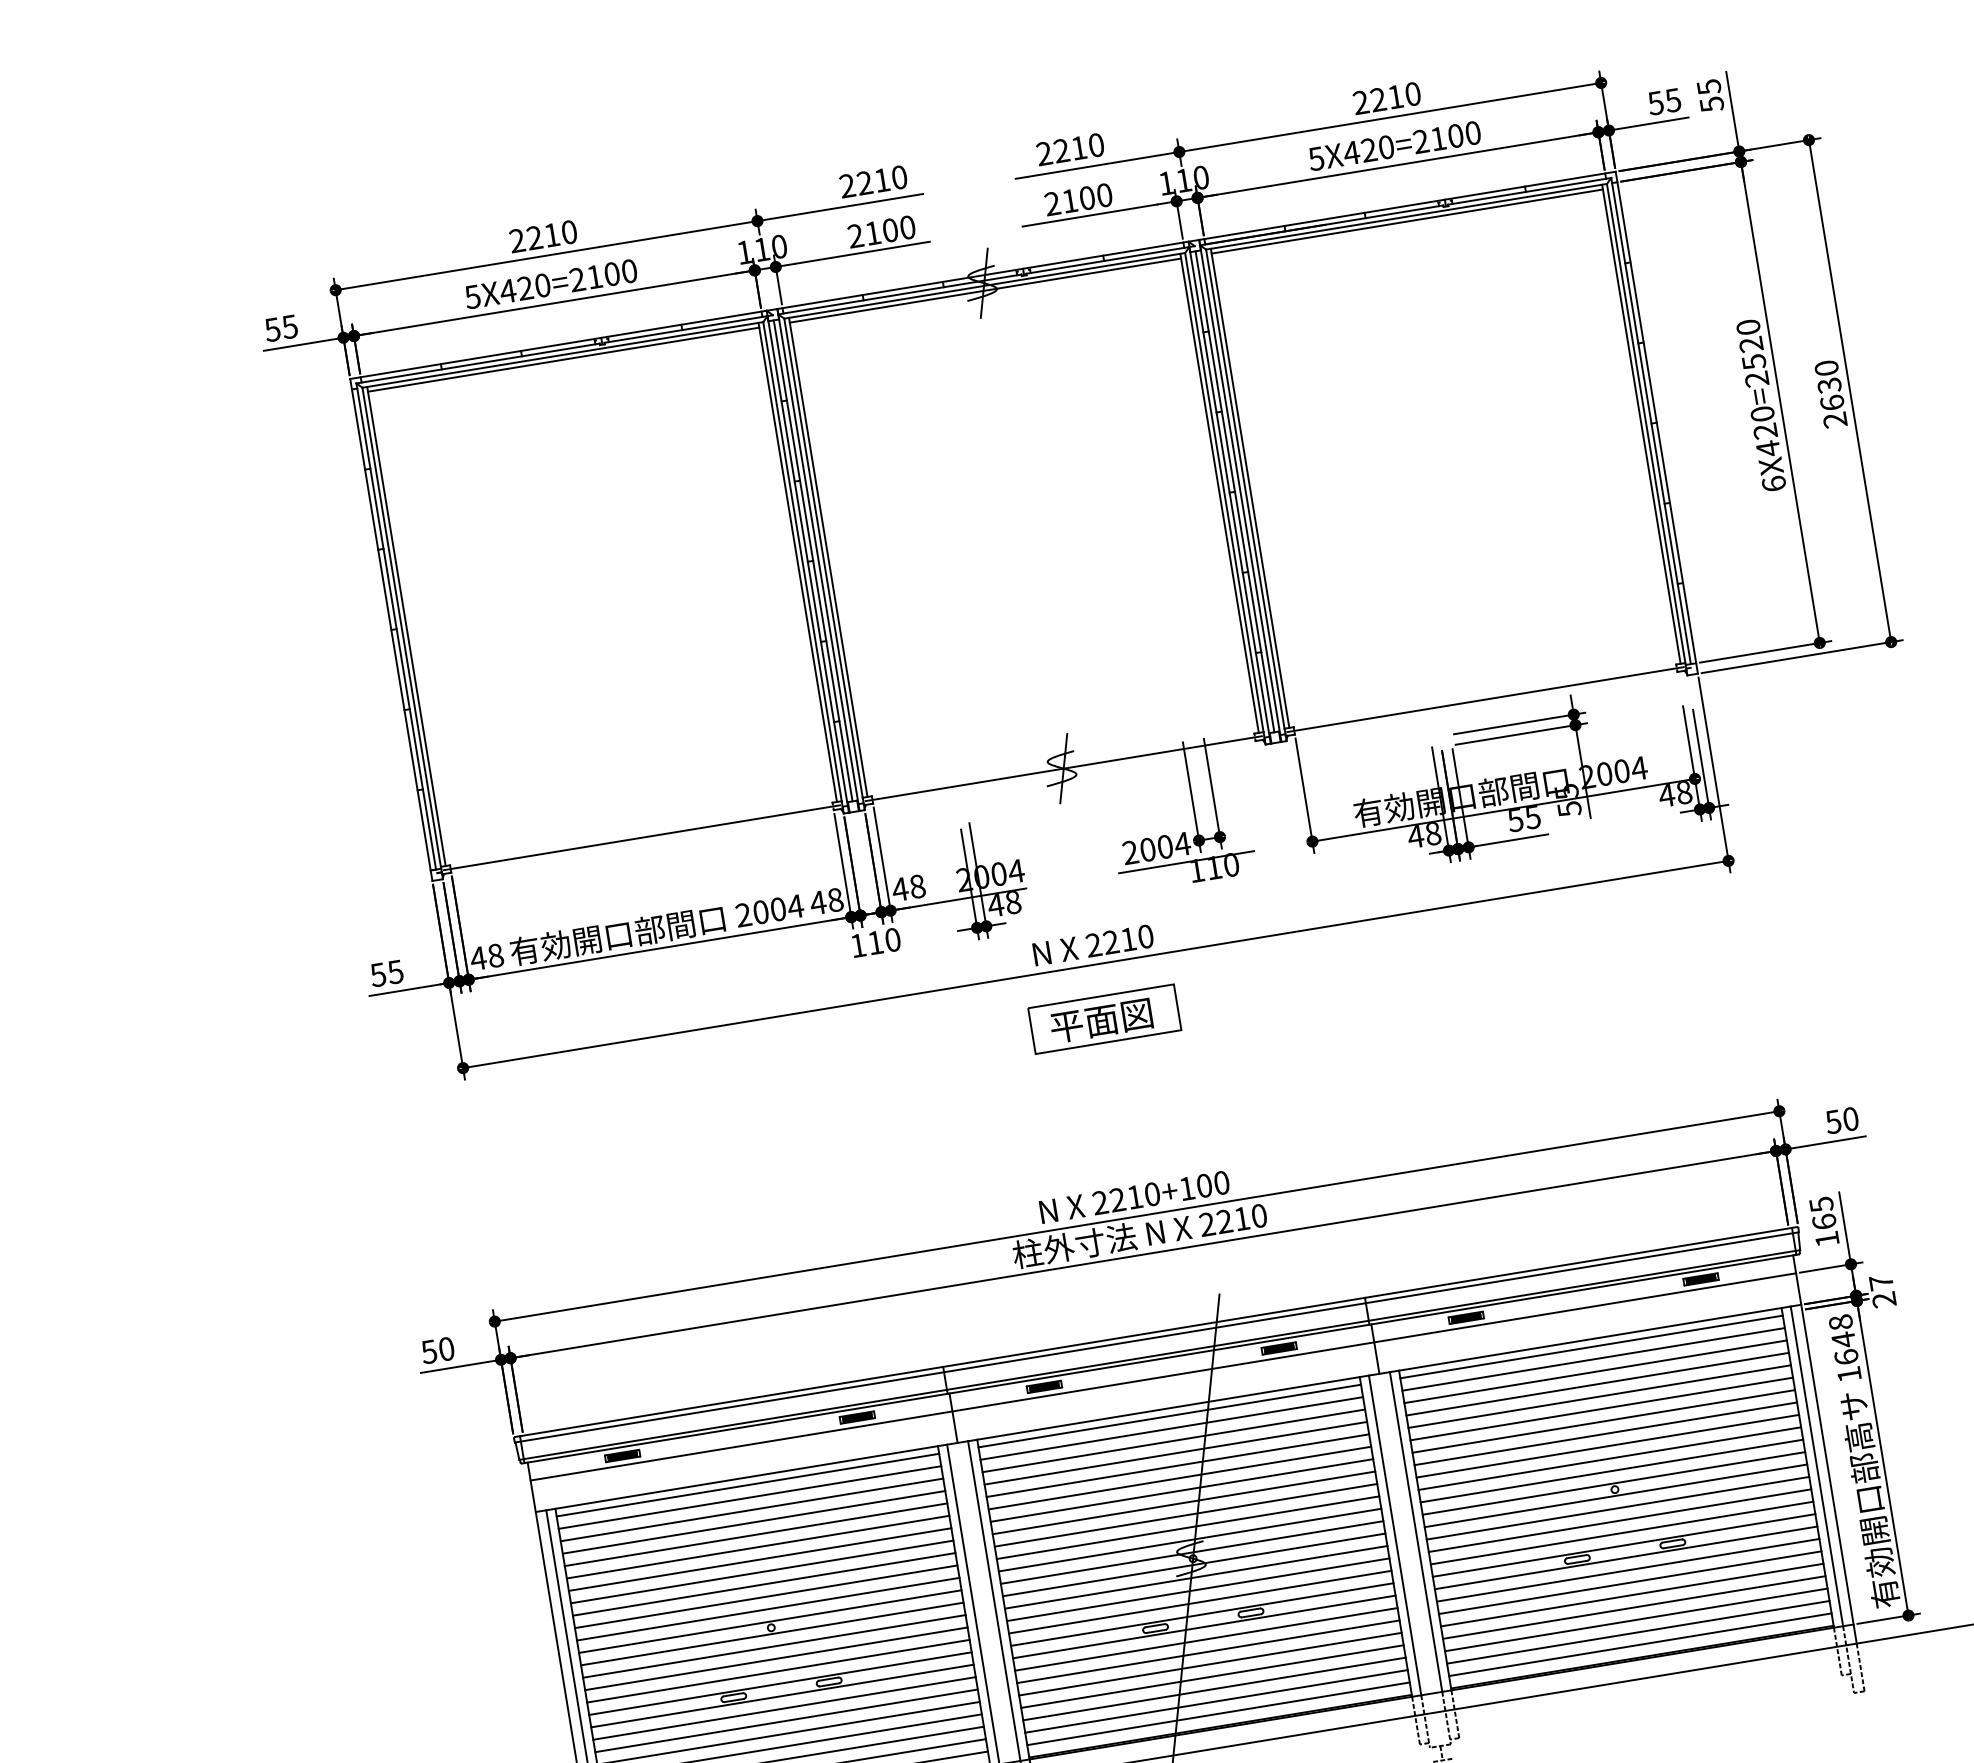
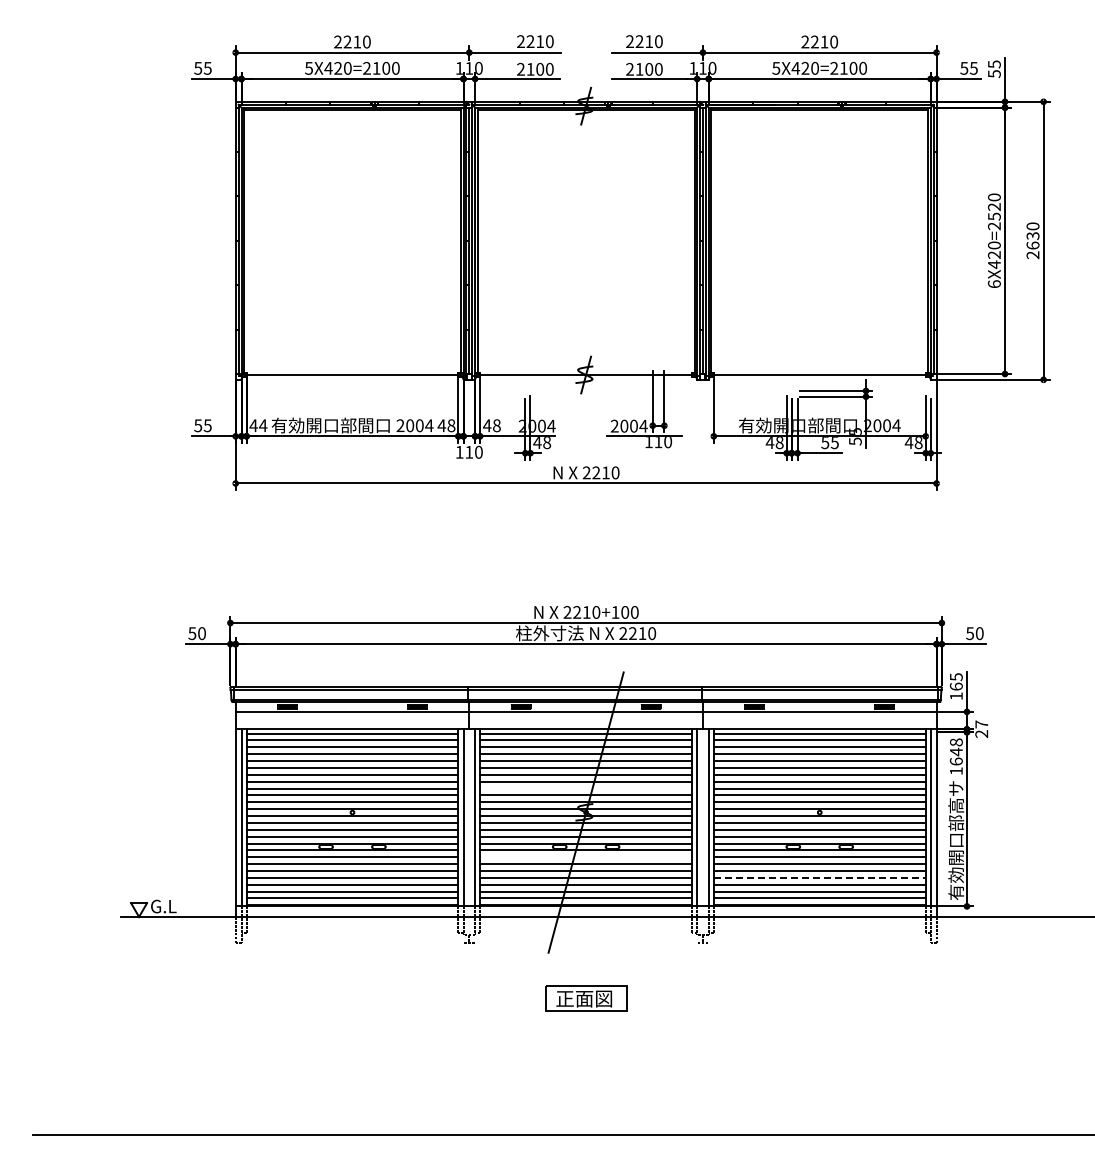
text: (496, 955) -> (263, 425), 48 -> 44
part: (1105, 1018) -> (586, 513), removed
line: (1186, 1515) -> (586, 788), removed
line: (1633, 1606) -> (819, 877), solid -> dashed
line: (1207, 1639) -> (586, 857), removed

